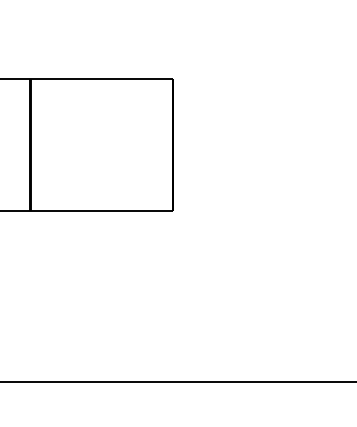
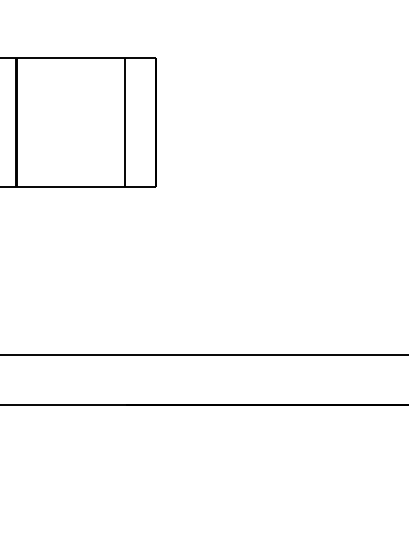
line: (140, 144) -> (124, 122), added

